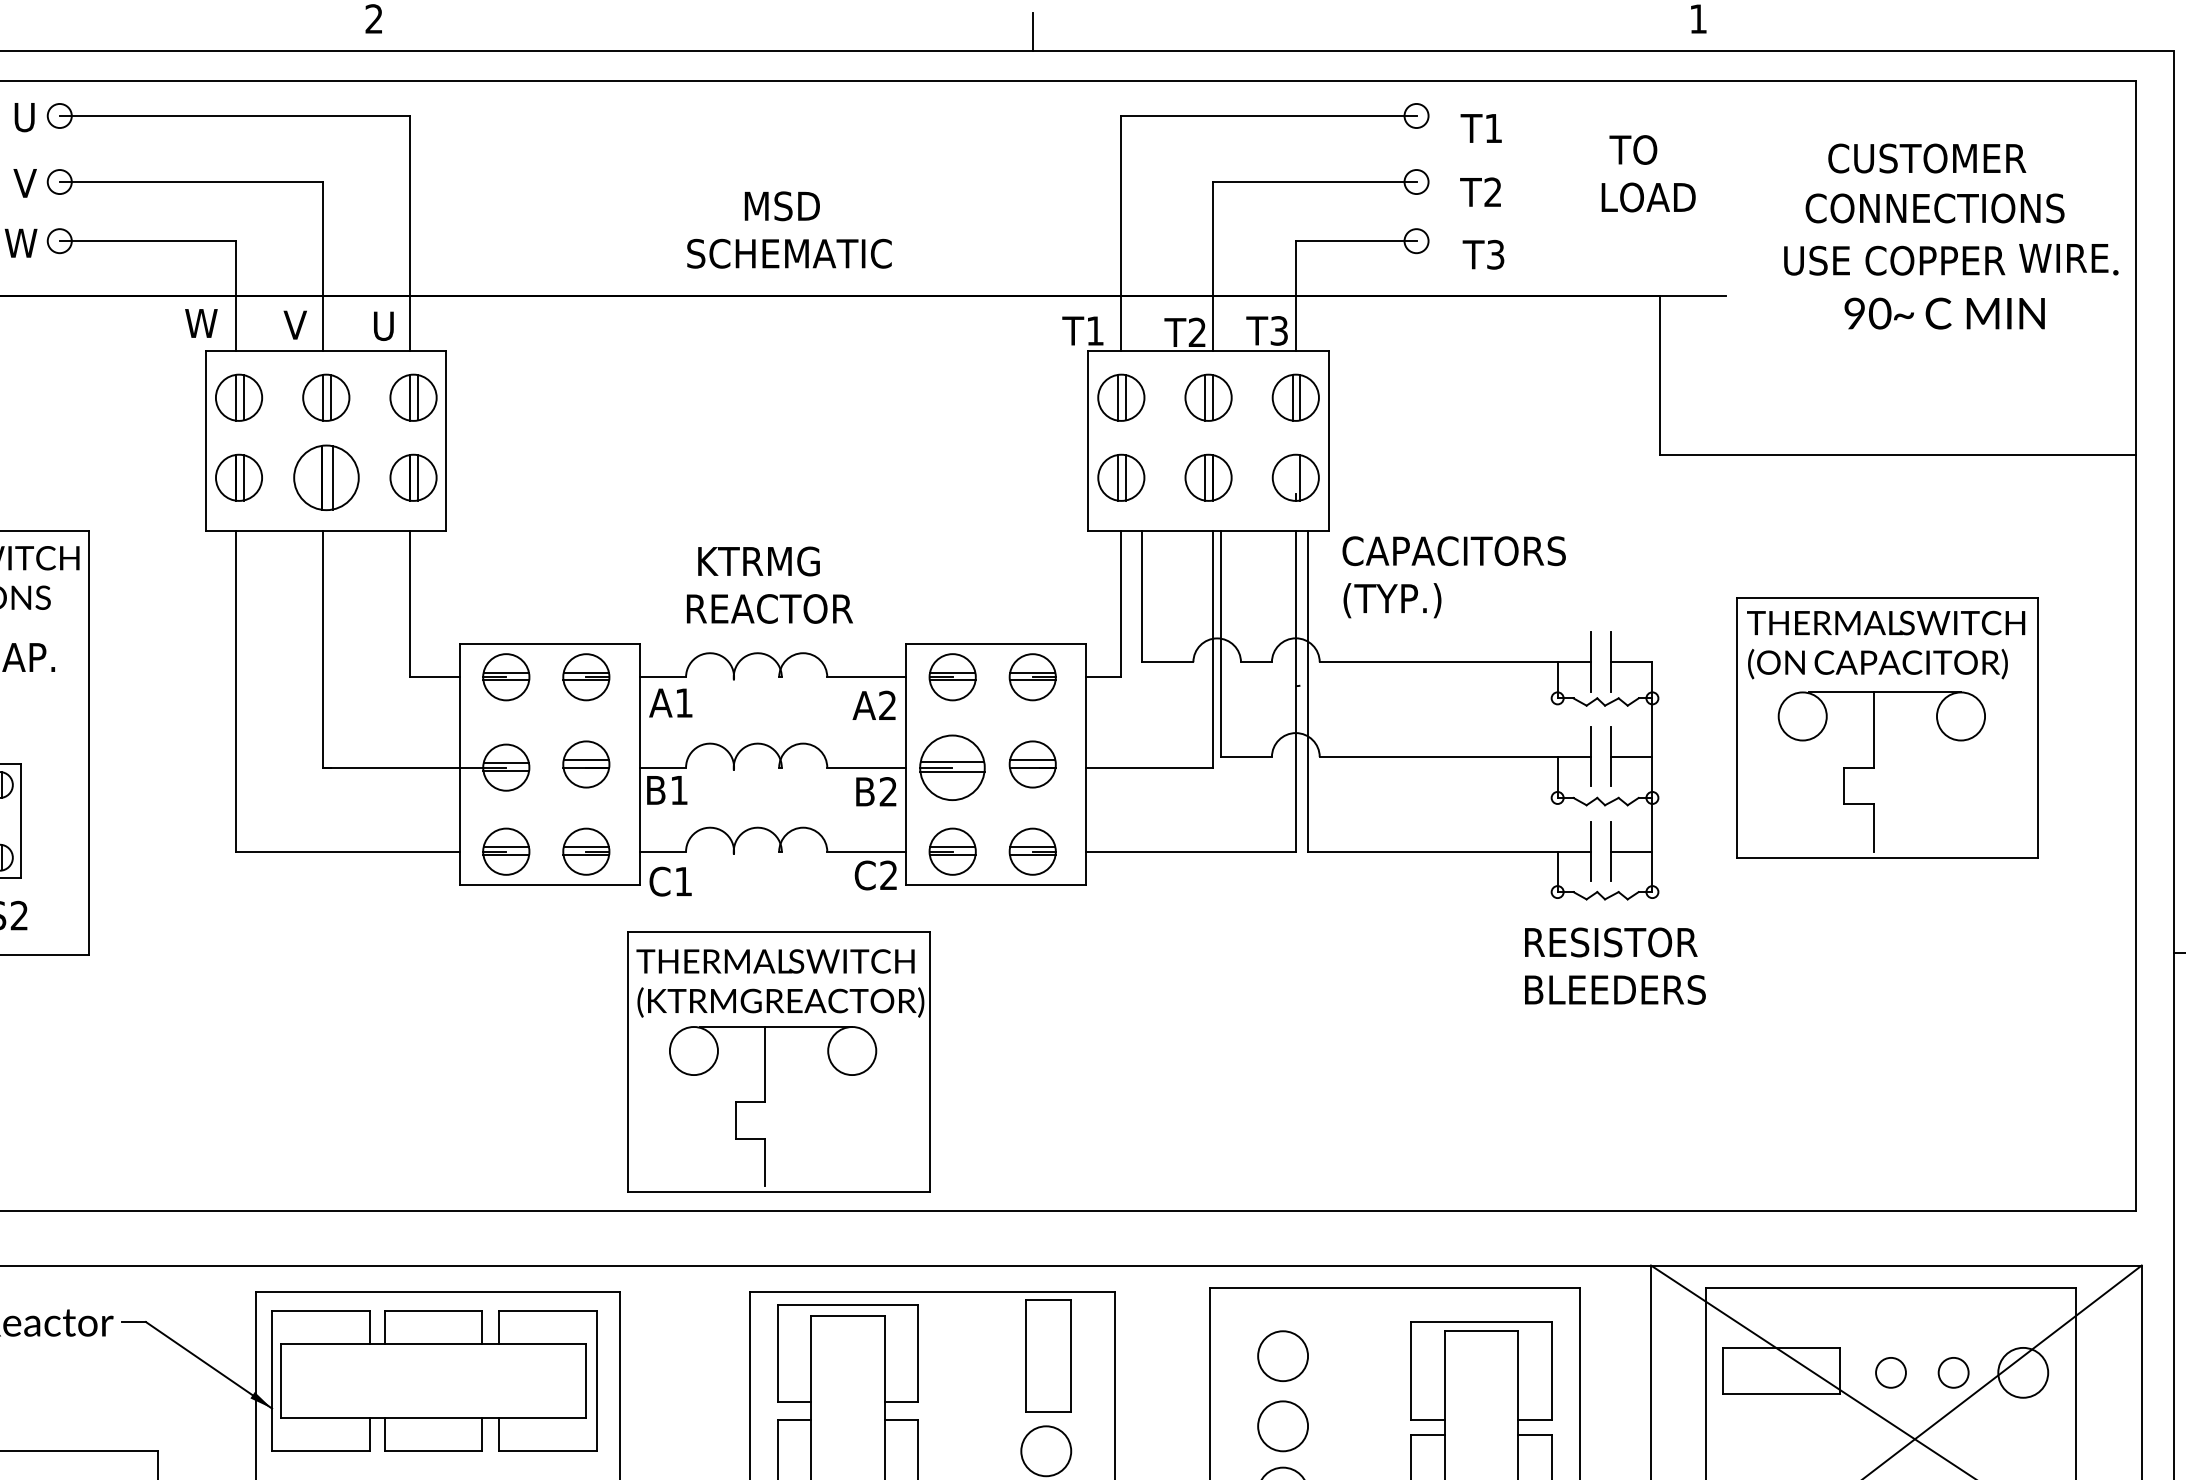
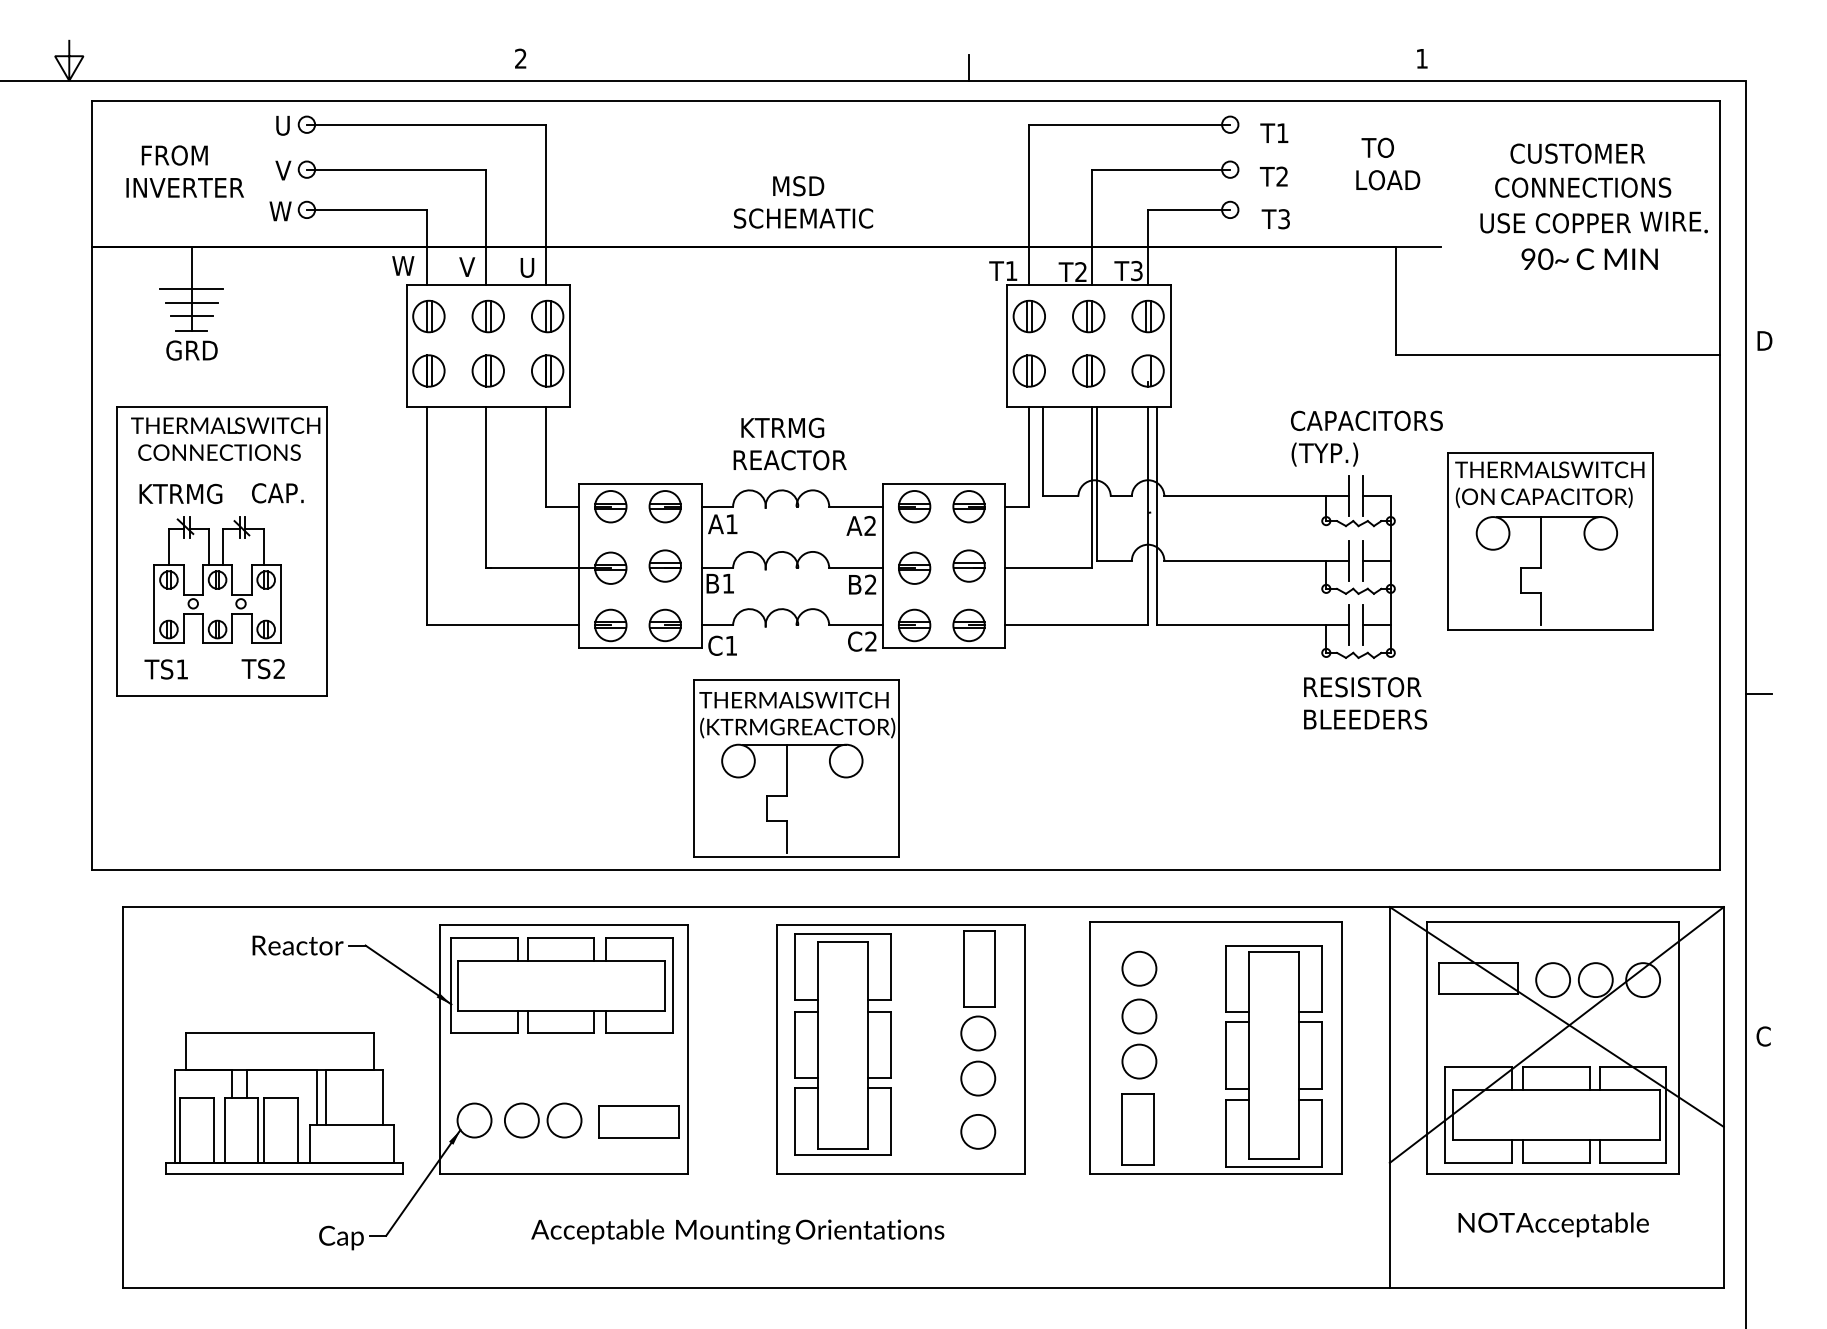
part: (325, 477) -> (487, 370), size x0.71
text: (1453, 576) -> (1366, 438), moved
part: (952, 766) -> (914, 567), size x0.71
circle: (1891, 1373) -> (1553, 980), size x1.67
circle: (1953, 1373) -> (1595, 980), size x1.67

